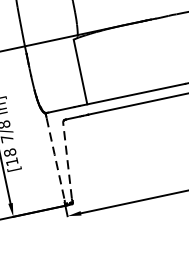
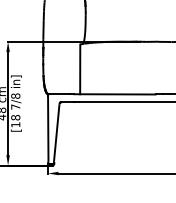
line: (55, 158) -> (48, 129), dashed -> solid
line: (66, 159) -> (56, 131), dashed -> solid

